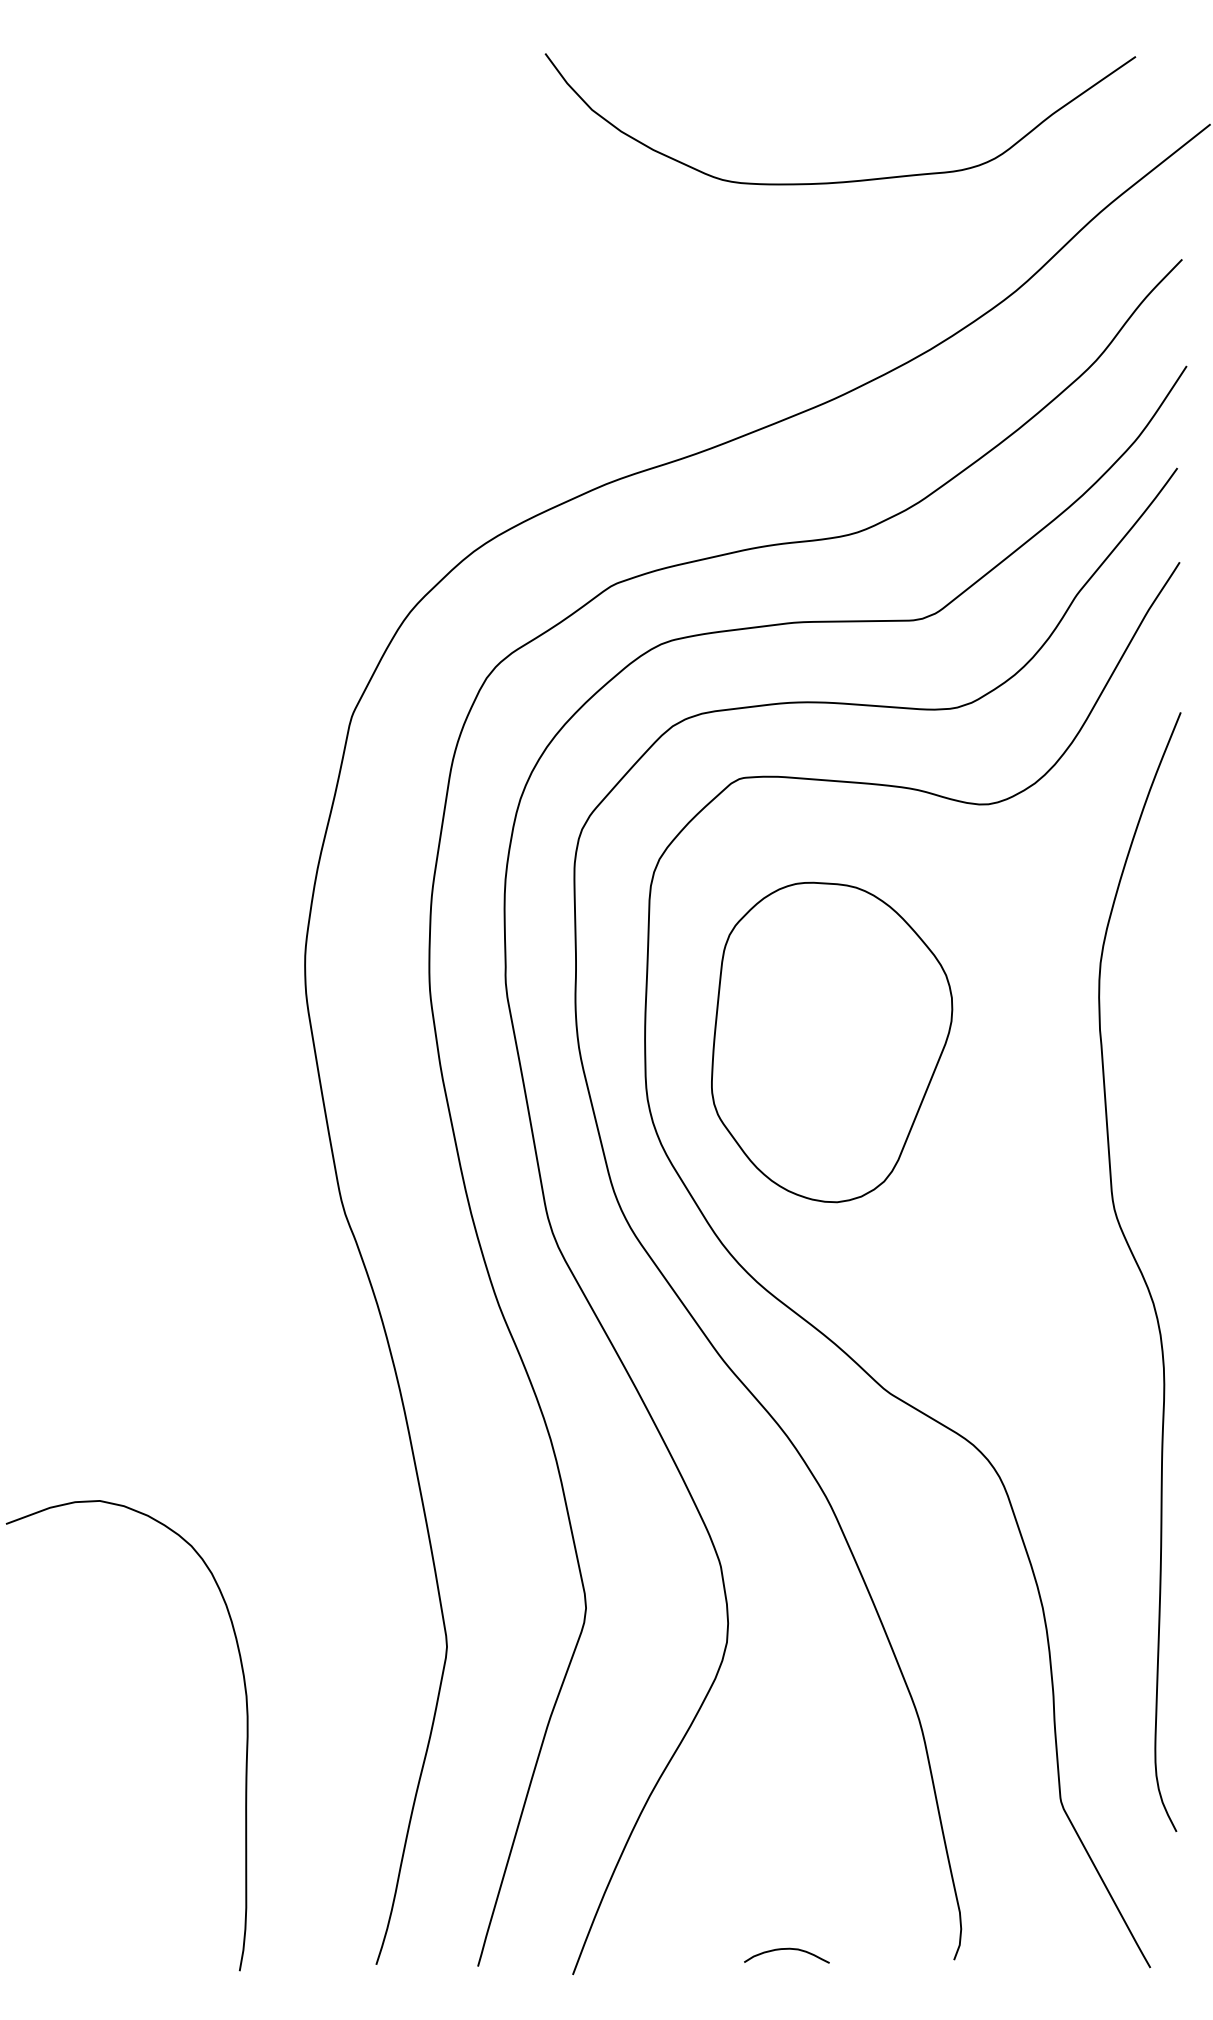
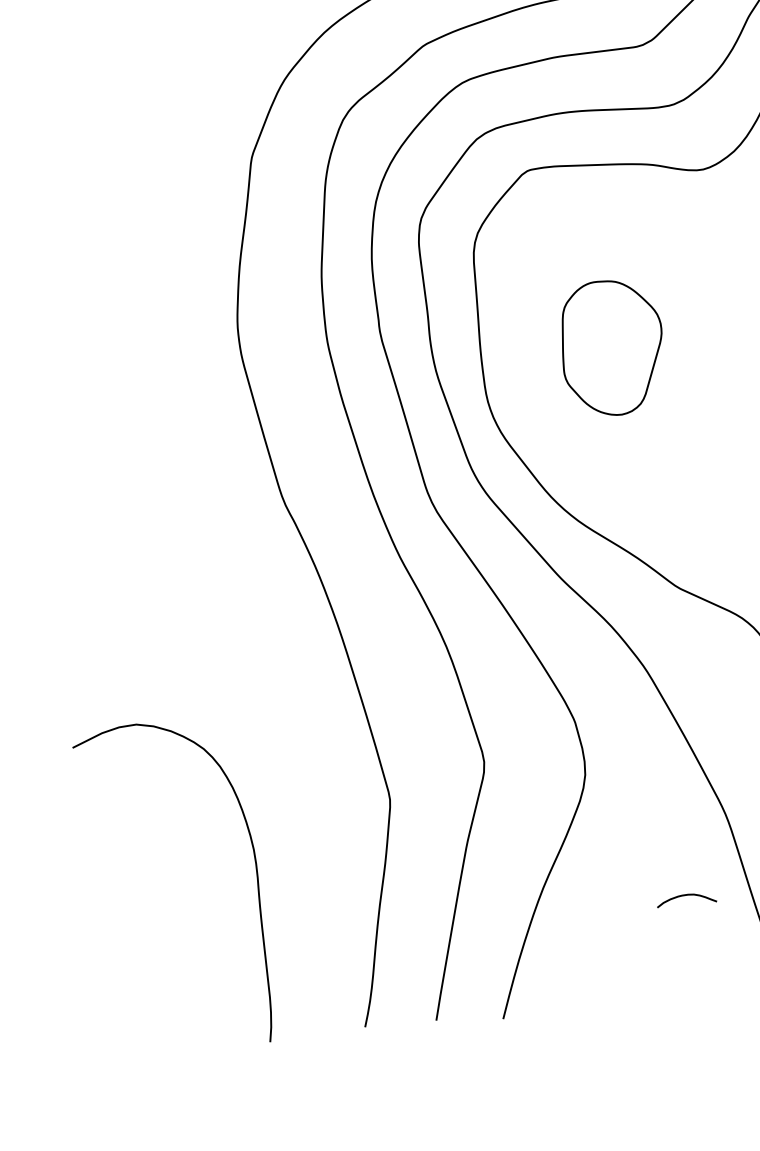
part: (832, 1042) -> (612, 347), size x0.6
curve: (786, 1949) -> (685, 895), moved

